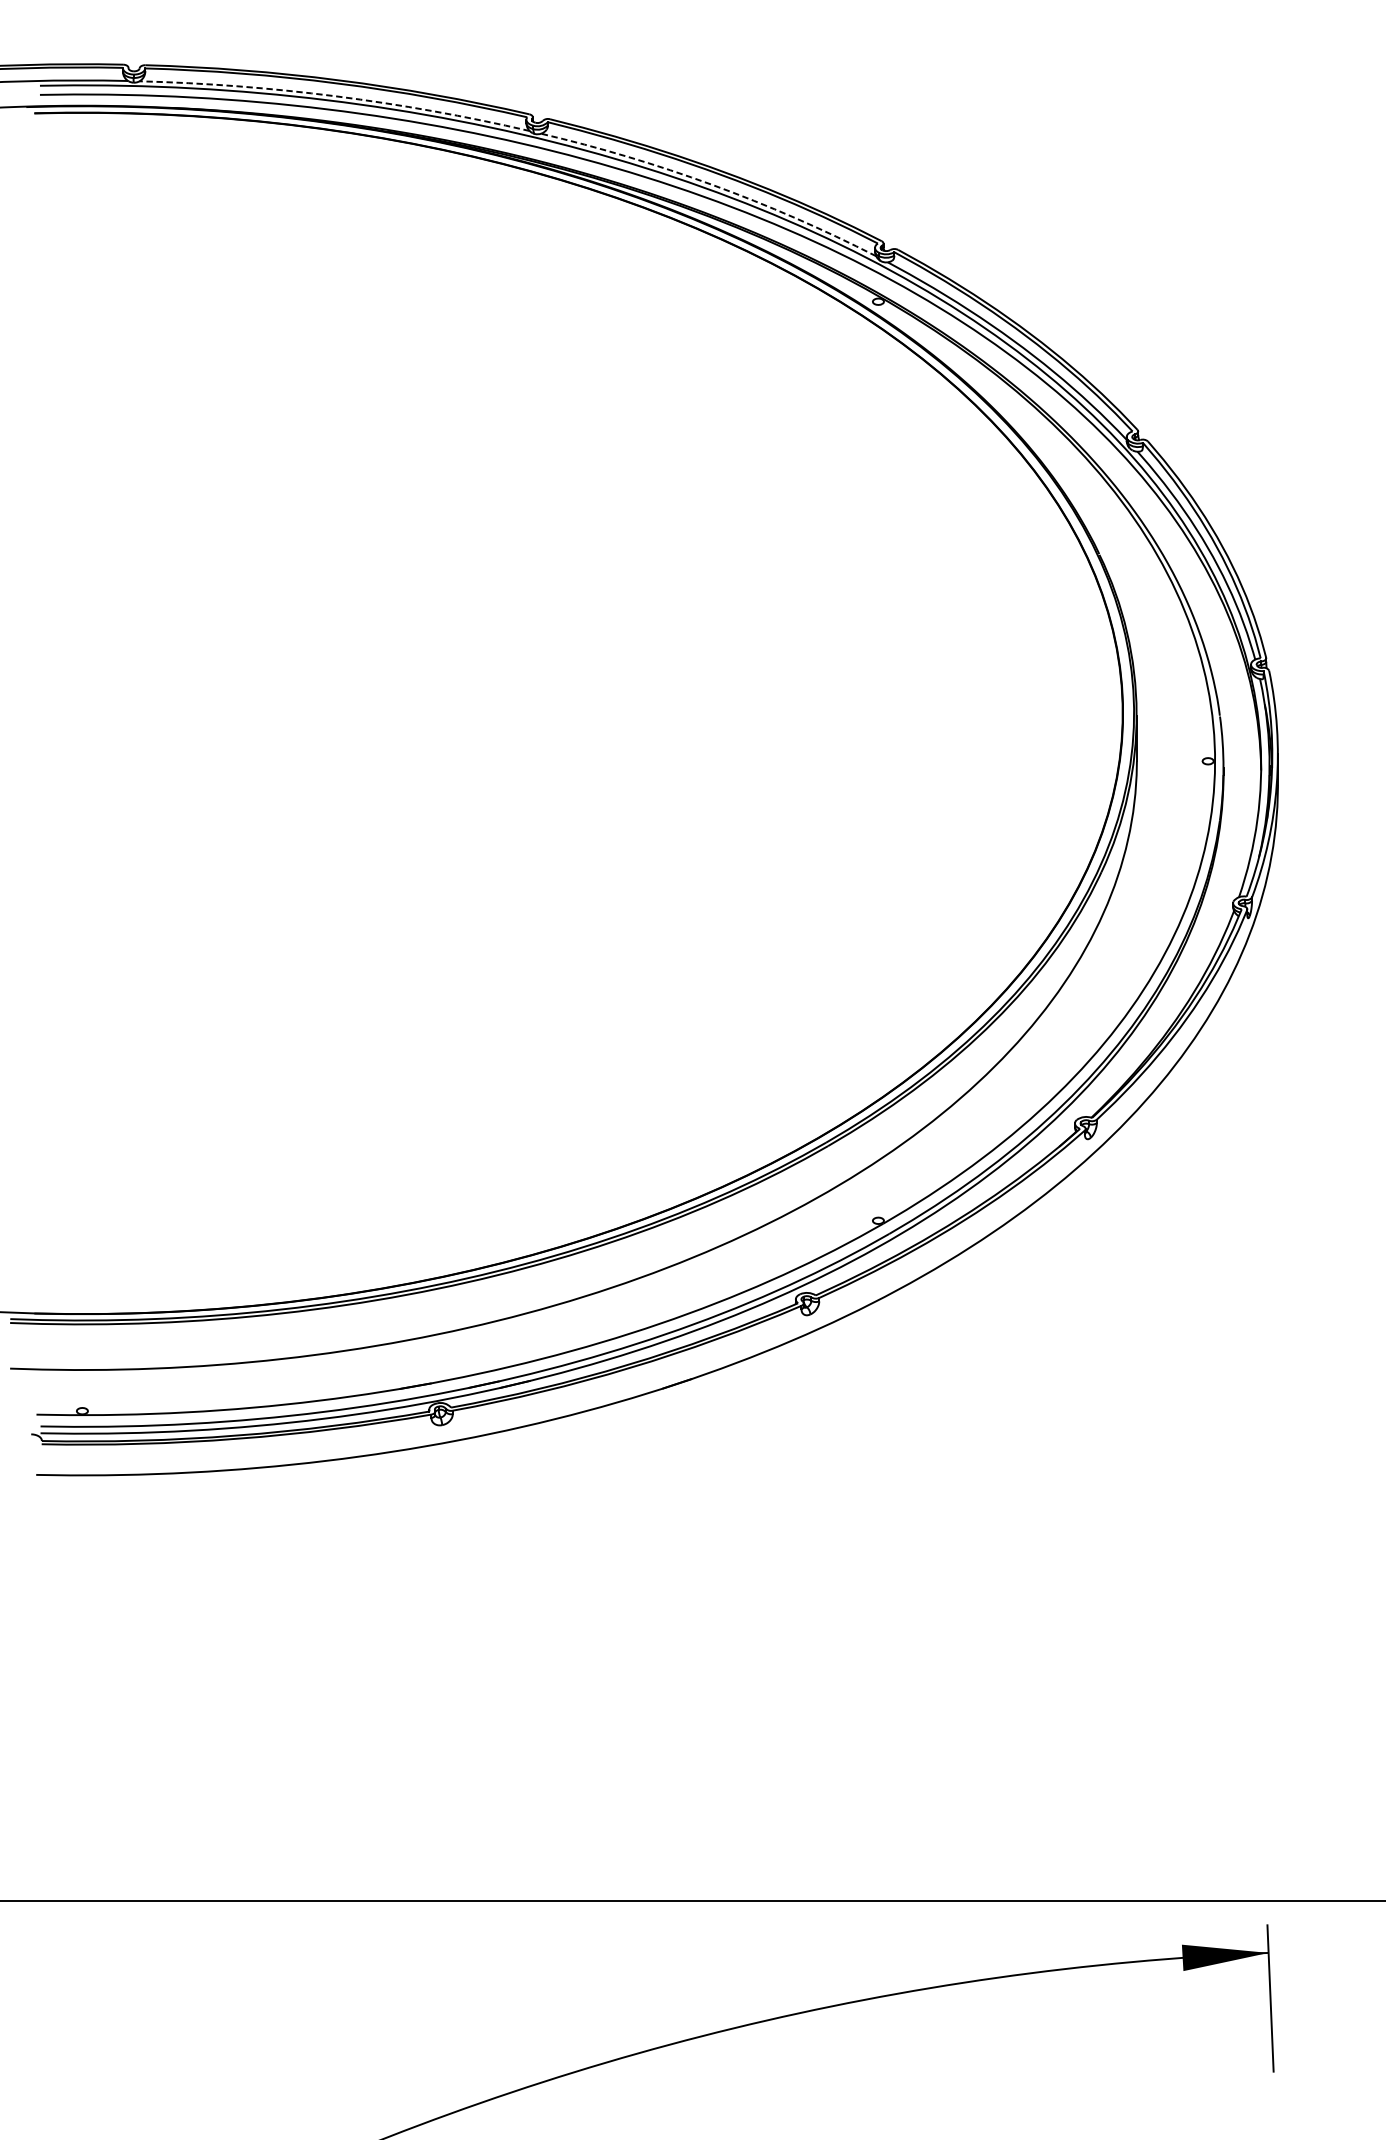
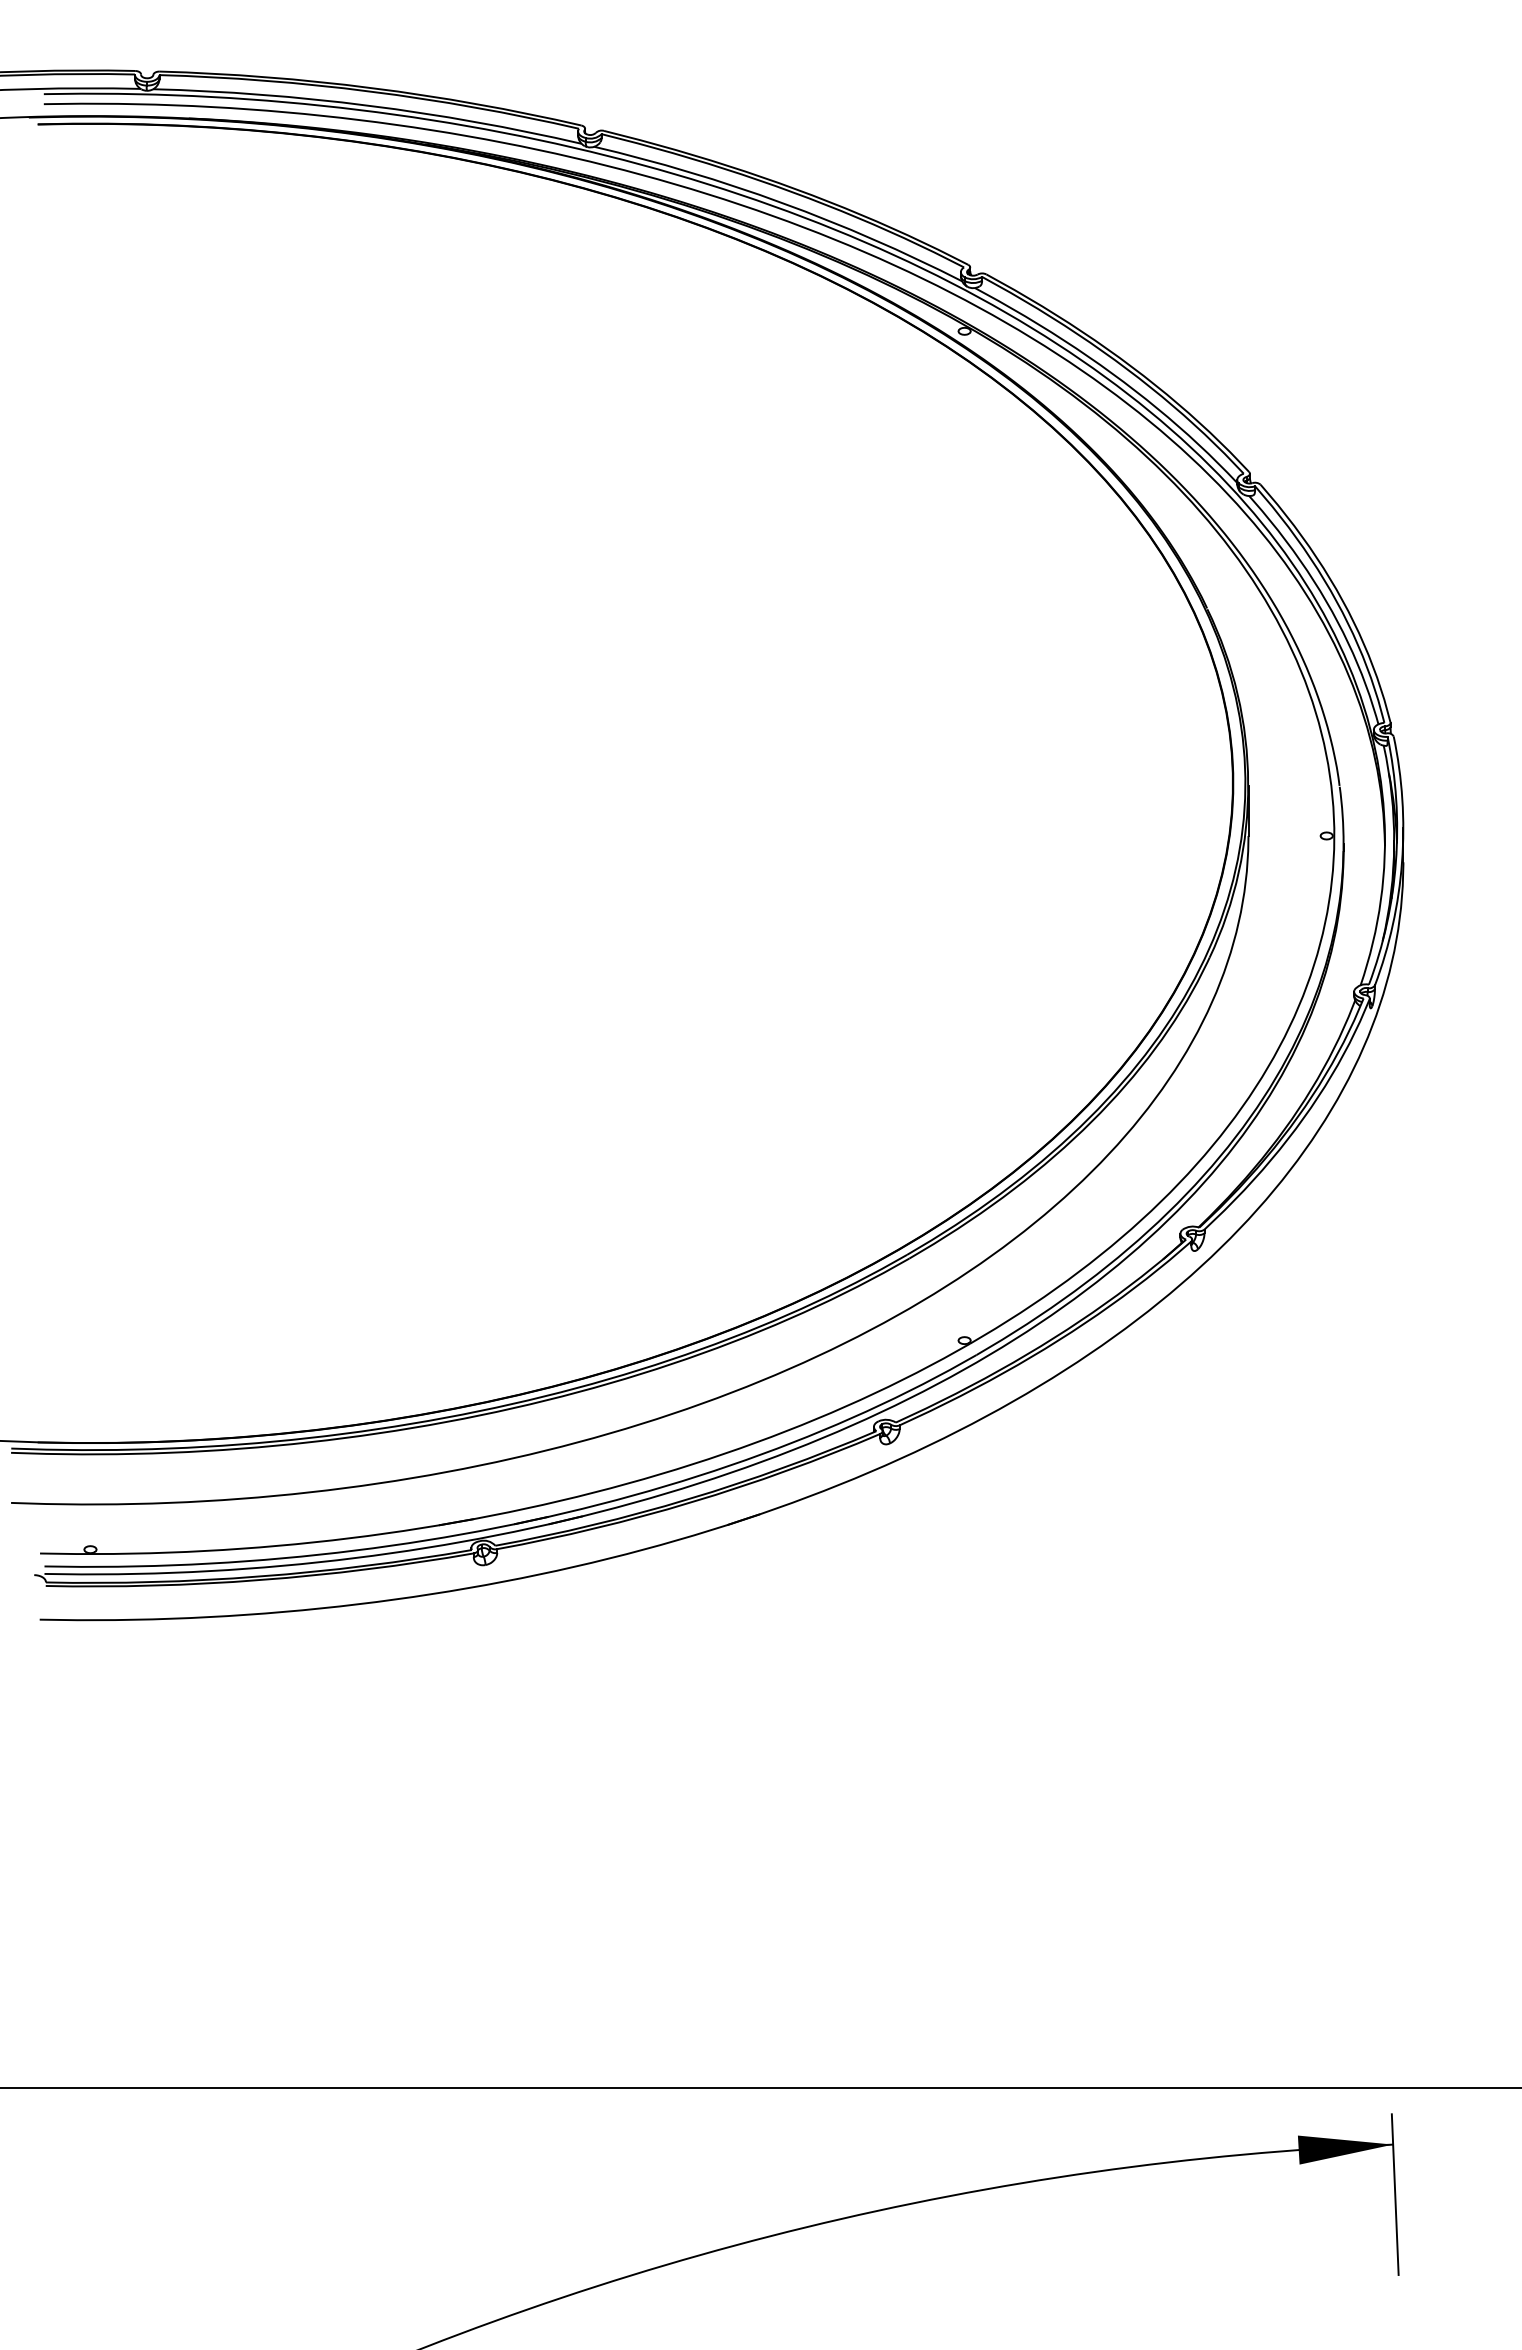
arc: (335, 96) -> (368, 105), dashed -> solid
arc: (712, 185) -> (782, 203), dashed -> solid

